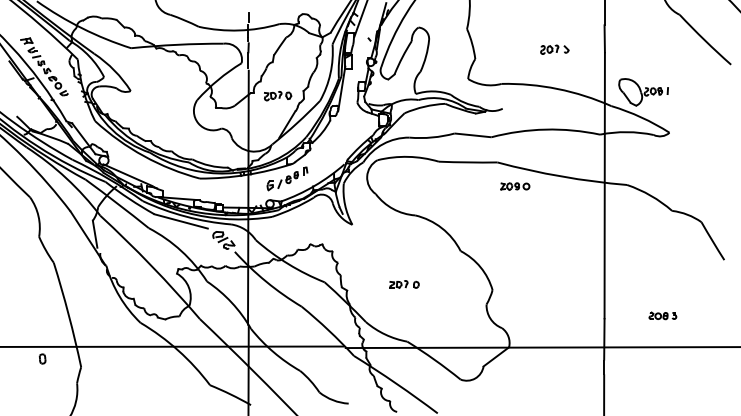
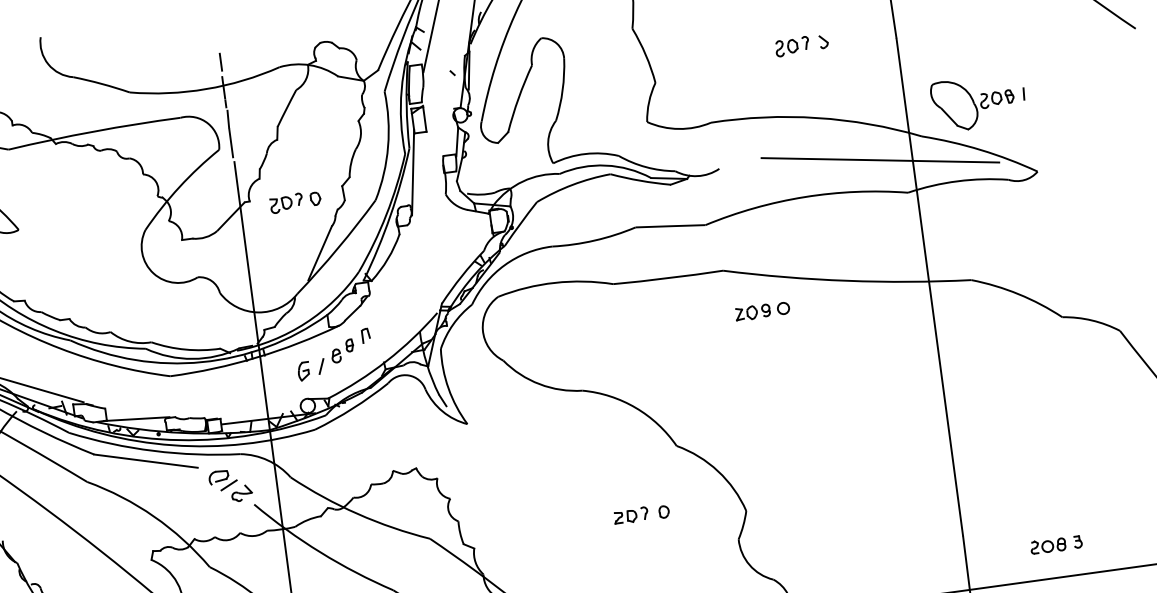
line: (587, 115) -> (879, 160), added
part: (404, 284) -> (641, 514), moved
part: (662, 315) -> (1055, 544), moved

